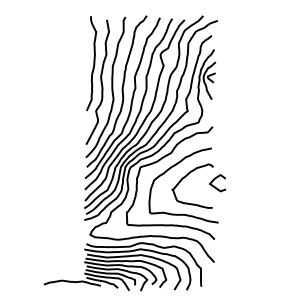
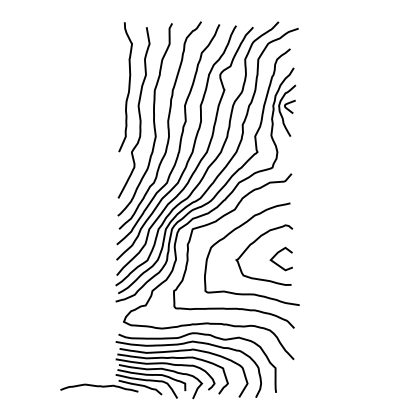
curve: (214, 179) -> (277, 254), moved

